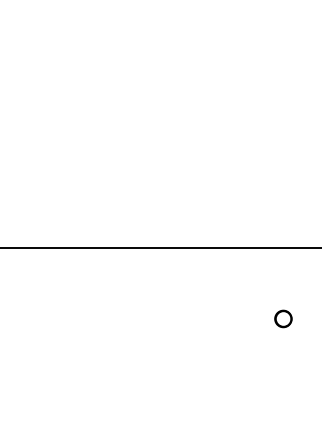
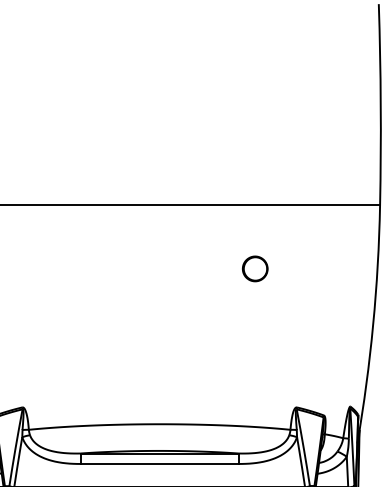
part: (283, 318) -> (255, 268), size x1.67

